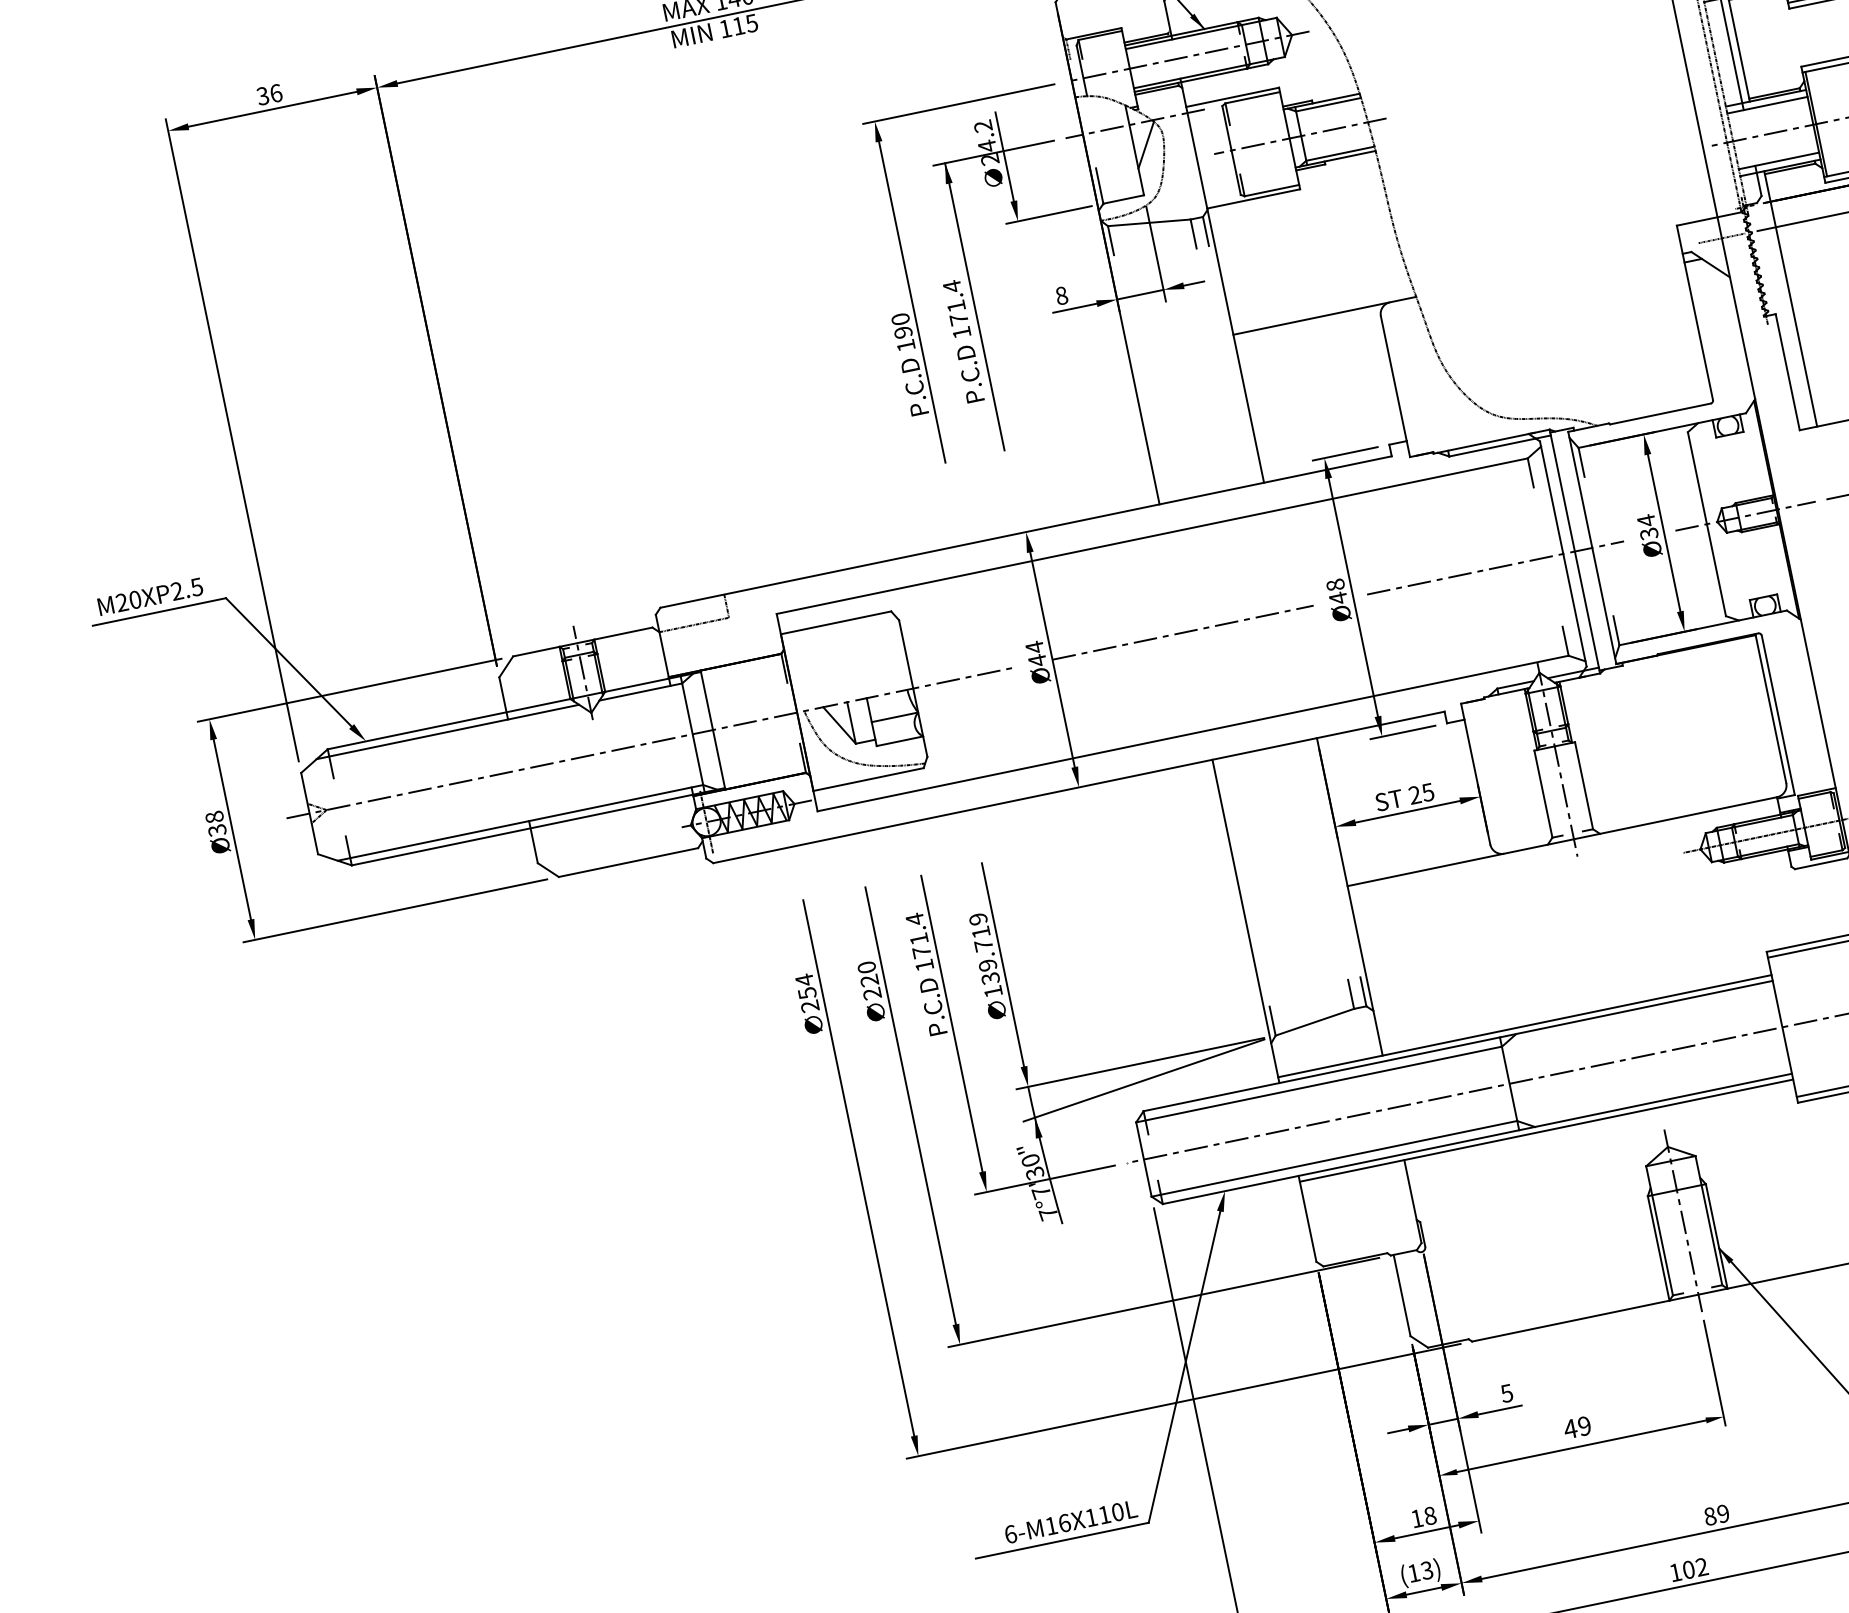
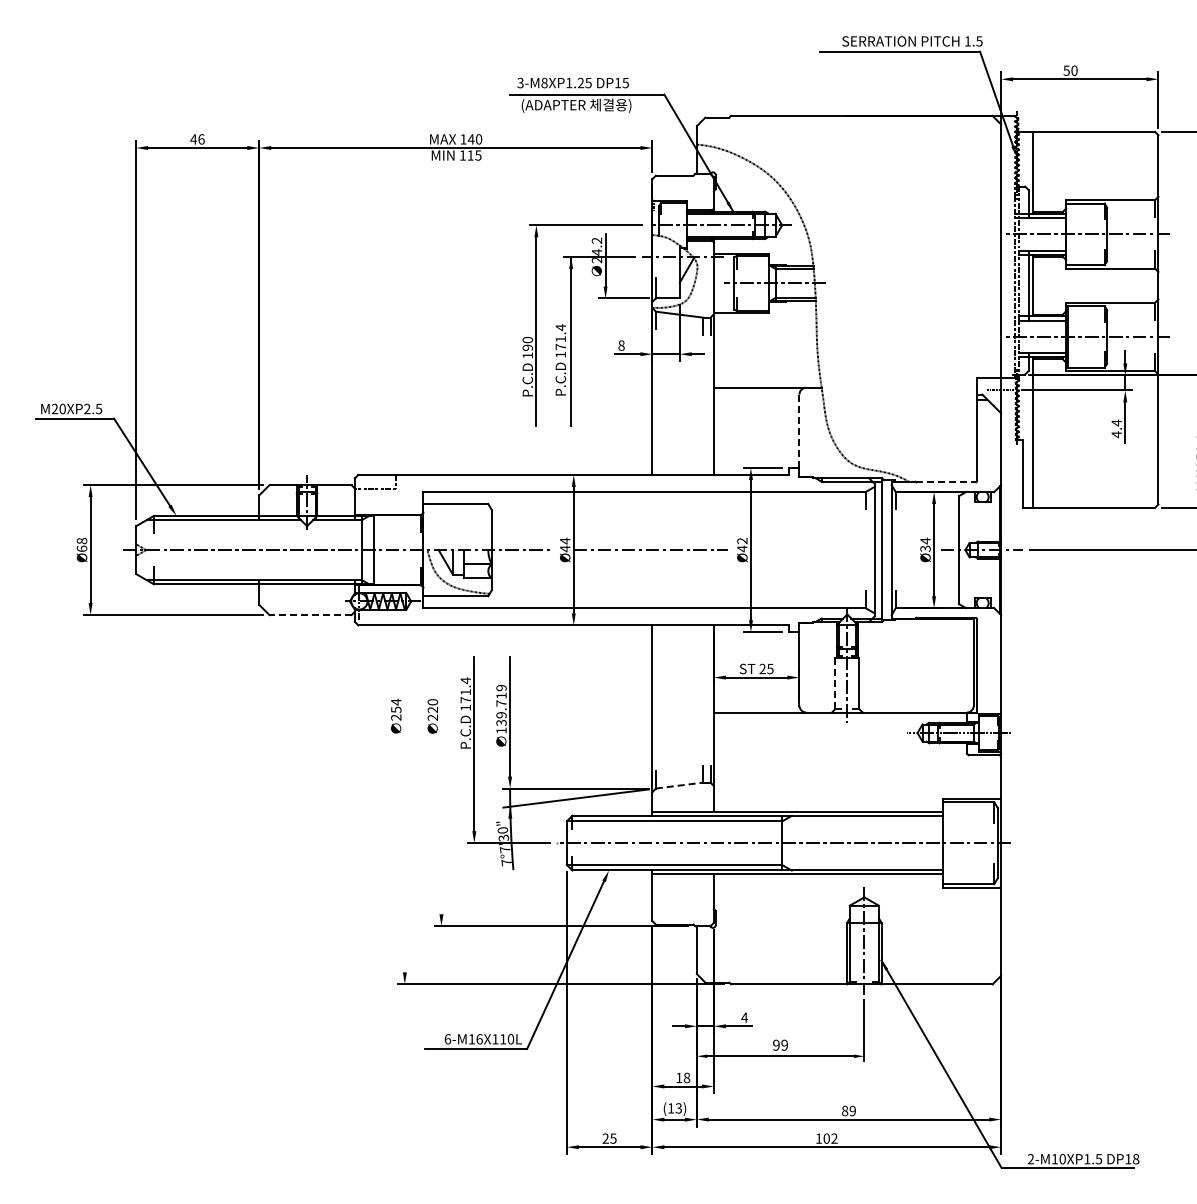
text: (262, 96) -> (193, 139), 36 -> 46
line: (1393, 378) -> (799, 431), solid -> dashed
line: (1659, 414) -> (945, 482), solid -> dashed
line: (1495, 568) -> (834, 550), removed
text: (1335, 584) -> (742, 540), Ø48 -> Ø42
line: (1543, 794) -> (835, 683), solid -> dashed
text: (216, 830) -> (81, 548), Ø38 -> Ø68
line: (628, 863) -> (310, 615), solid -> dashed
line: (1314, 1022) -> (679, 785), solid -> dashed
line: (910, 1105) -> (441, 785), removed
line: (858, 1168) -> (404, 814), removed
text: (1506, 1393) -> (744, 1017), 5 -> 4
text: (1570, 1427) -> (776, 1044), 49 -> 99

